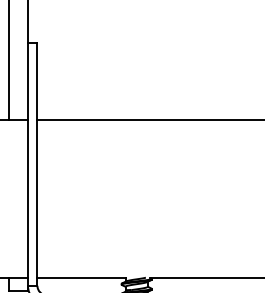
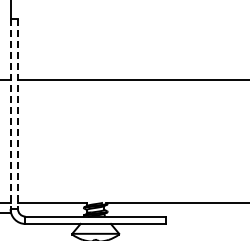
line: (27, 164) -> (10, 114), solid -> dashed
line: (38, 164) -> (18, 114), solid -> dashed

